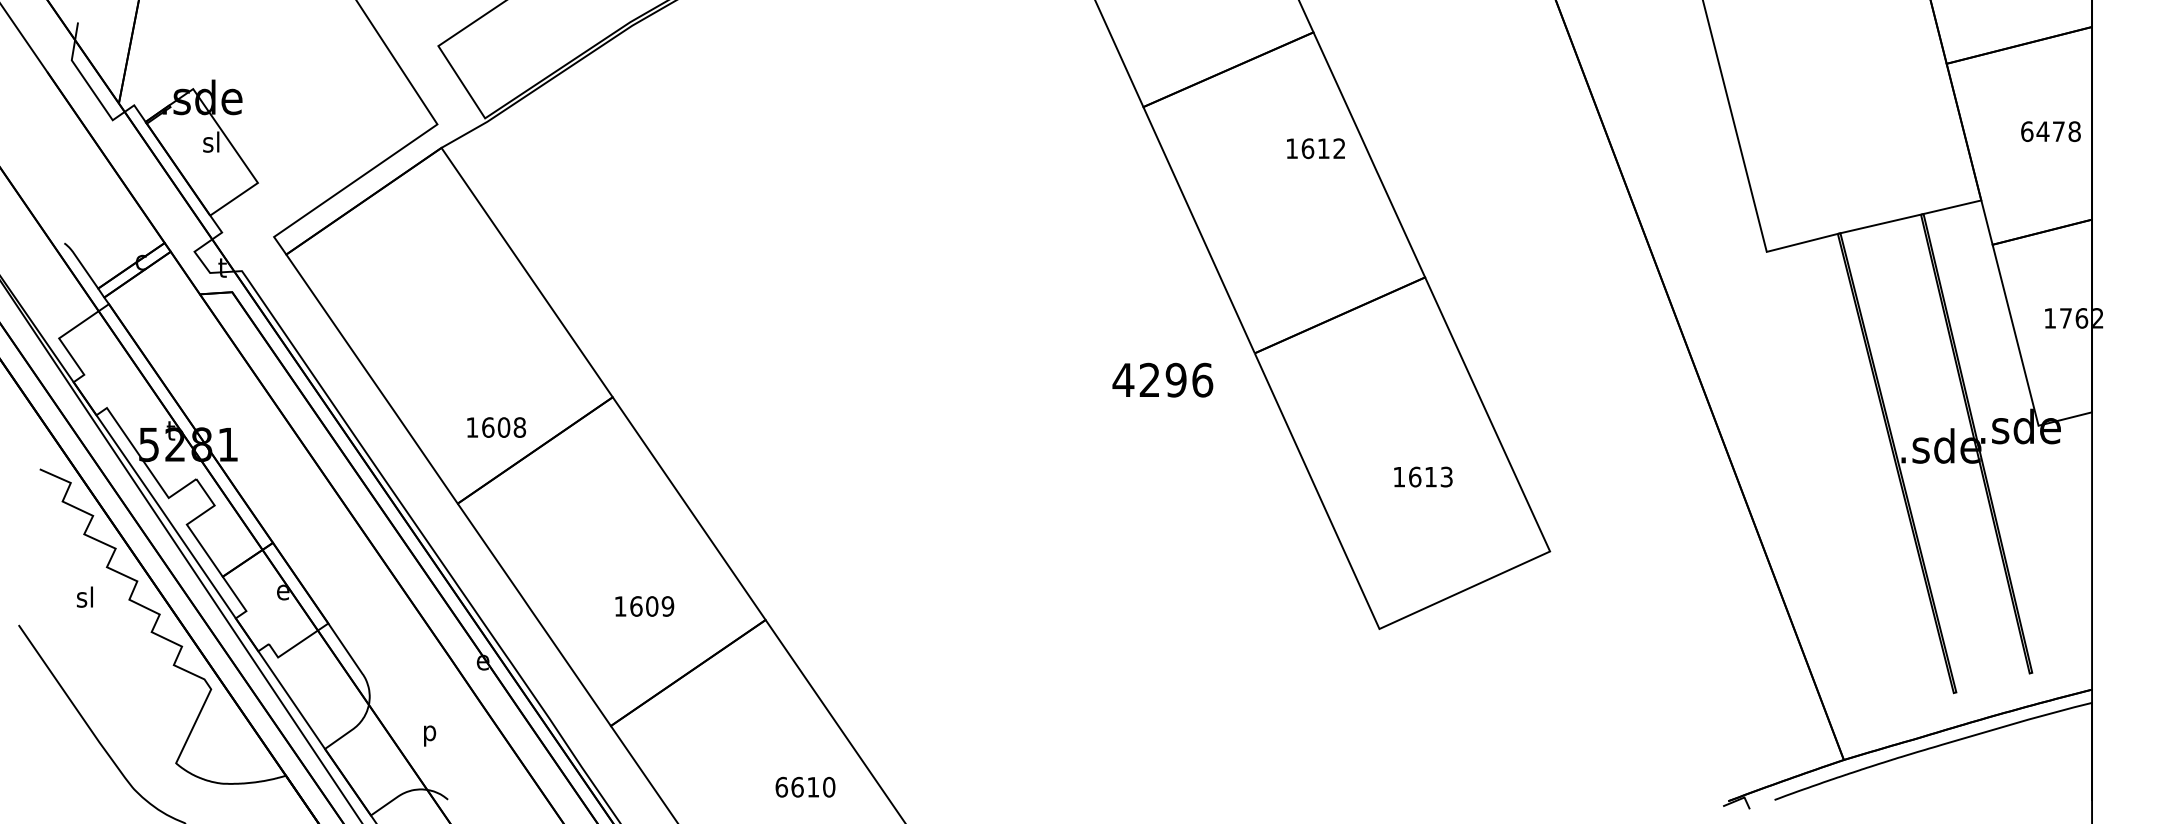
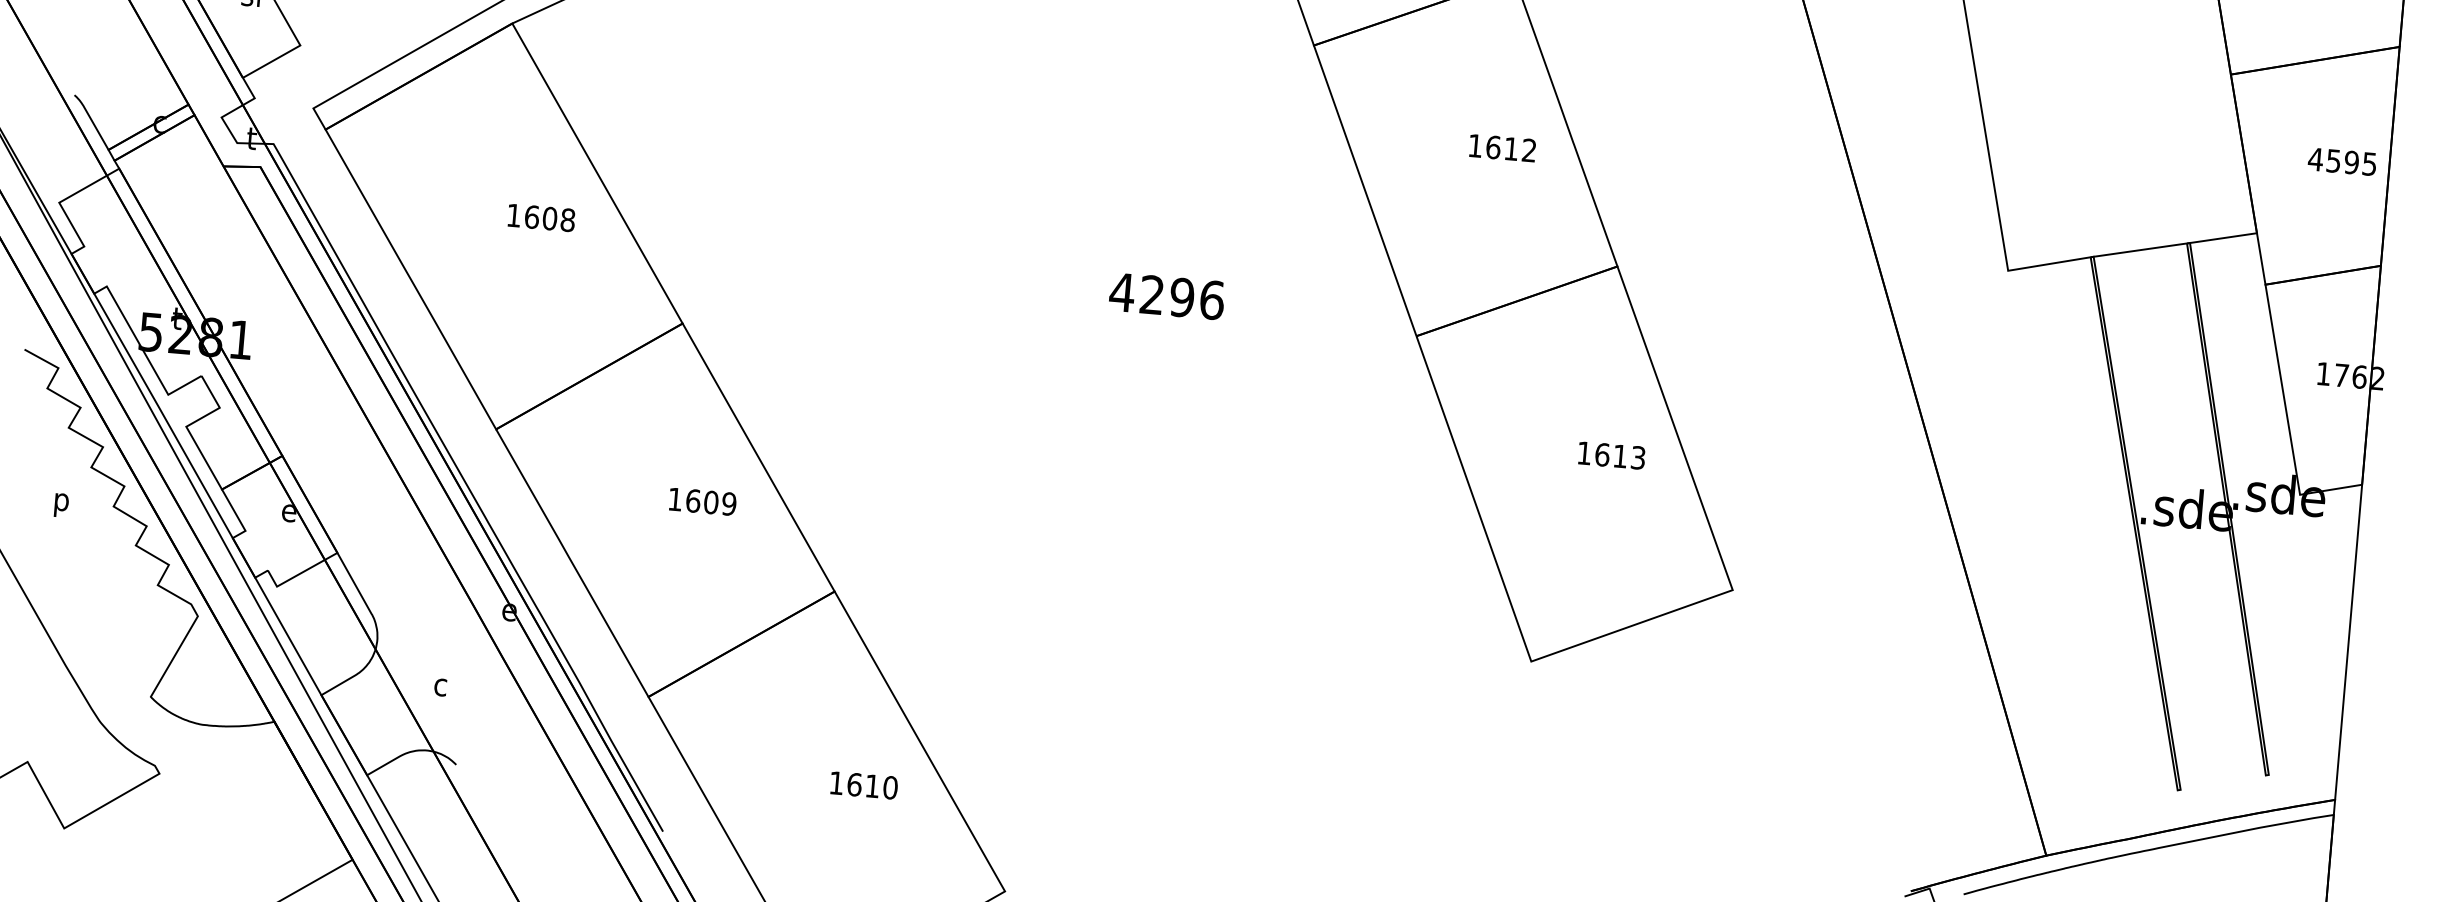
text: (2050, 131) -> (2342, 161), 6478 -> 4595
text: (1315, 148) -> (1502, 147), moved
text: (1162, 379) -> (1166, 295), moved
text: (496, 427) -> (541, 217), moved
text: (1423, 476) -> (1612, 455), moved
text: (84, 599) -> (62, 501), sl -> p
text: (644, 606) -> (702, 501), moved
text: (429, 735) -> (441, 690), p -> c
text: (781, 786) -> (836, 782), 6610 -> 1610

